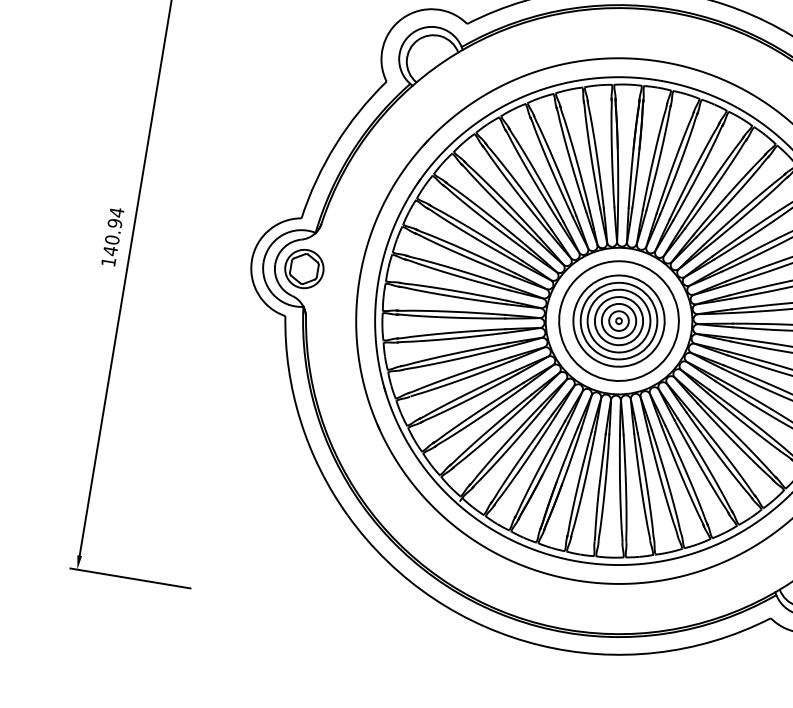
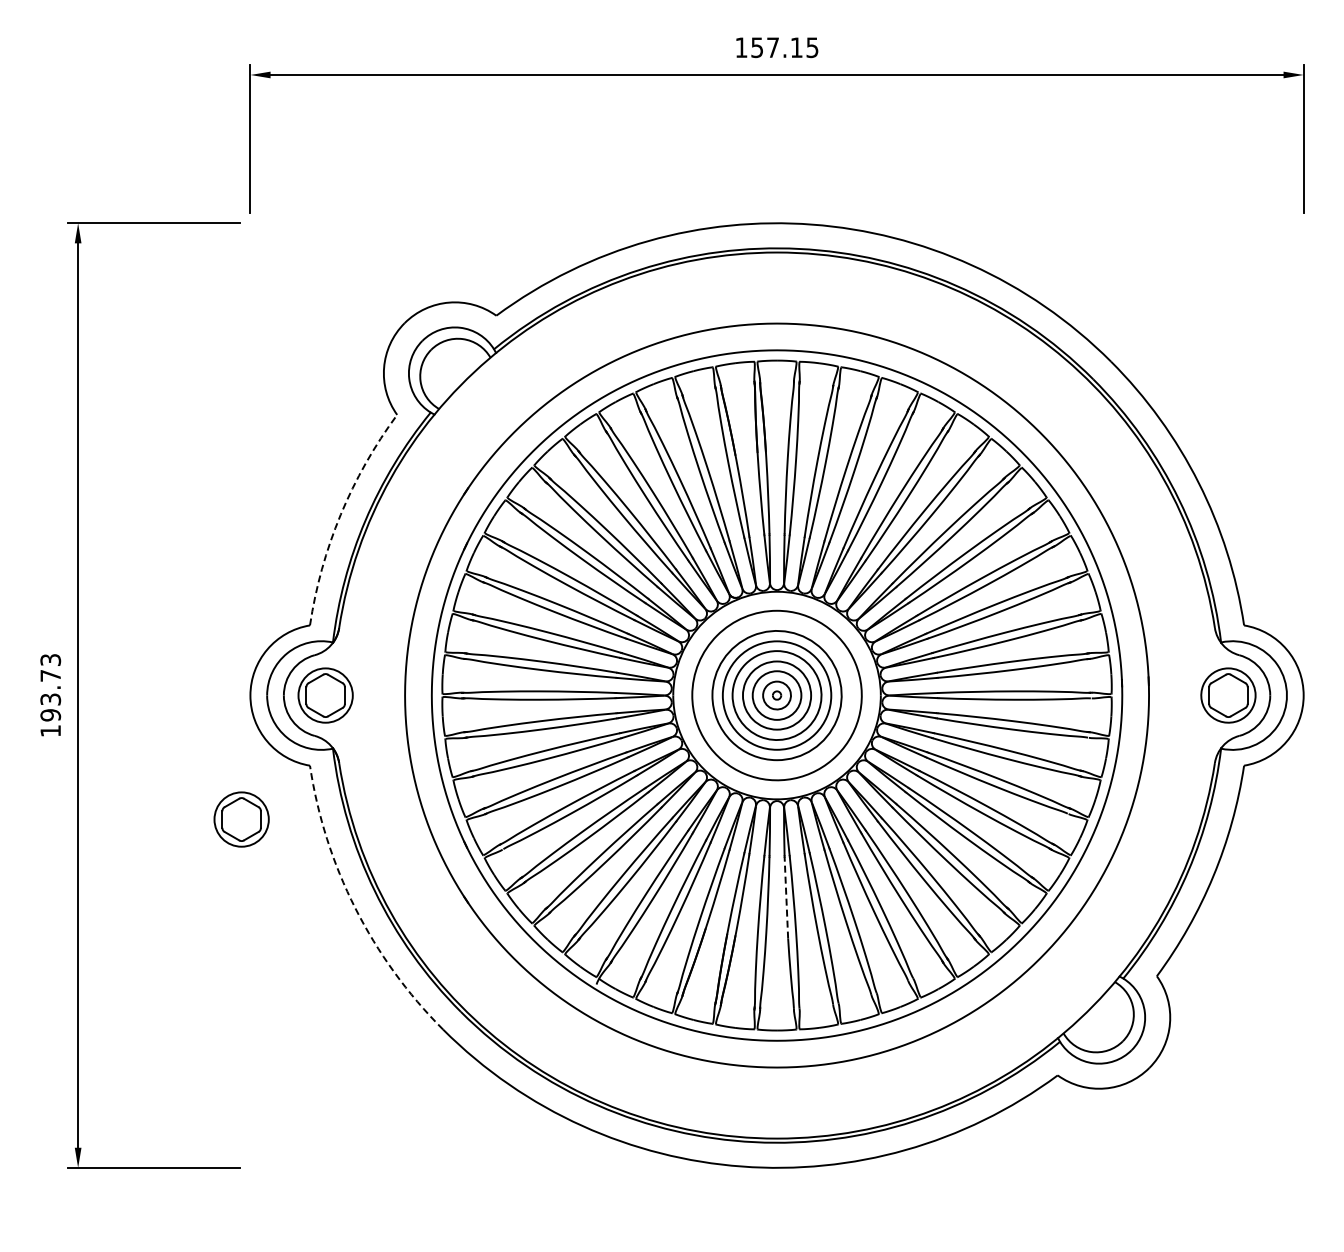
arc: (335, 144) -> (340, 514), solid -> dashed
text: (113, 231) -> (50, 687), 140.94 -> 193.73
part: (231, 345) -> (241, 819), added
arc: (300, 420) -> (355, 908), solid -> dashed
line: (602, 462) -> (786, 897), solid -> dashed

